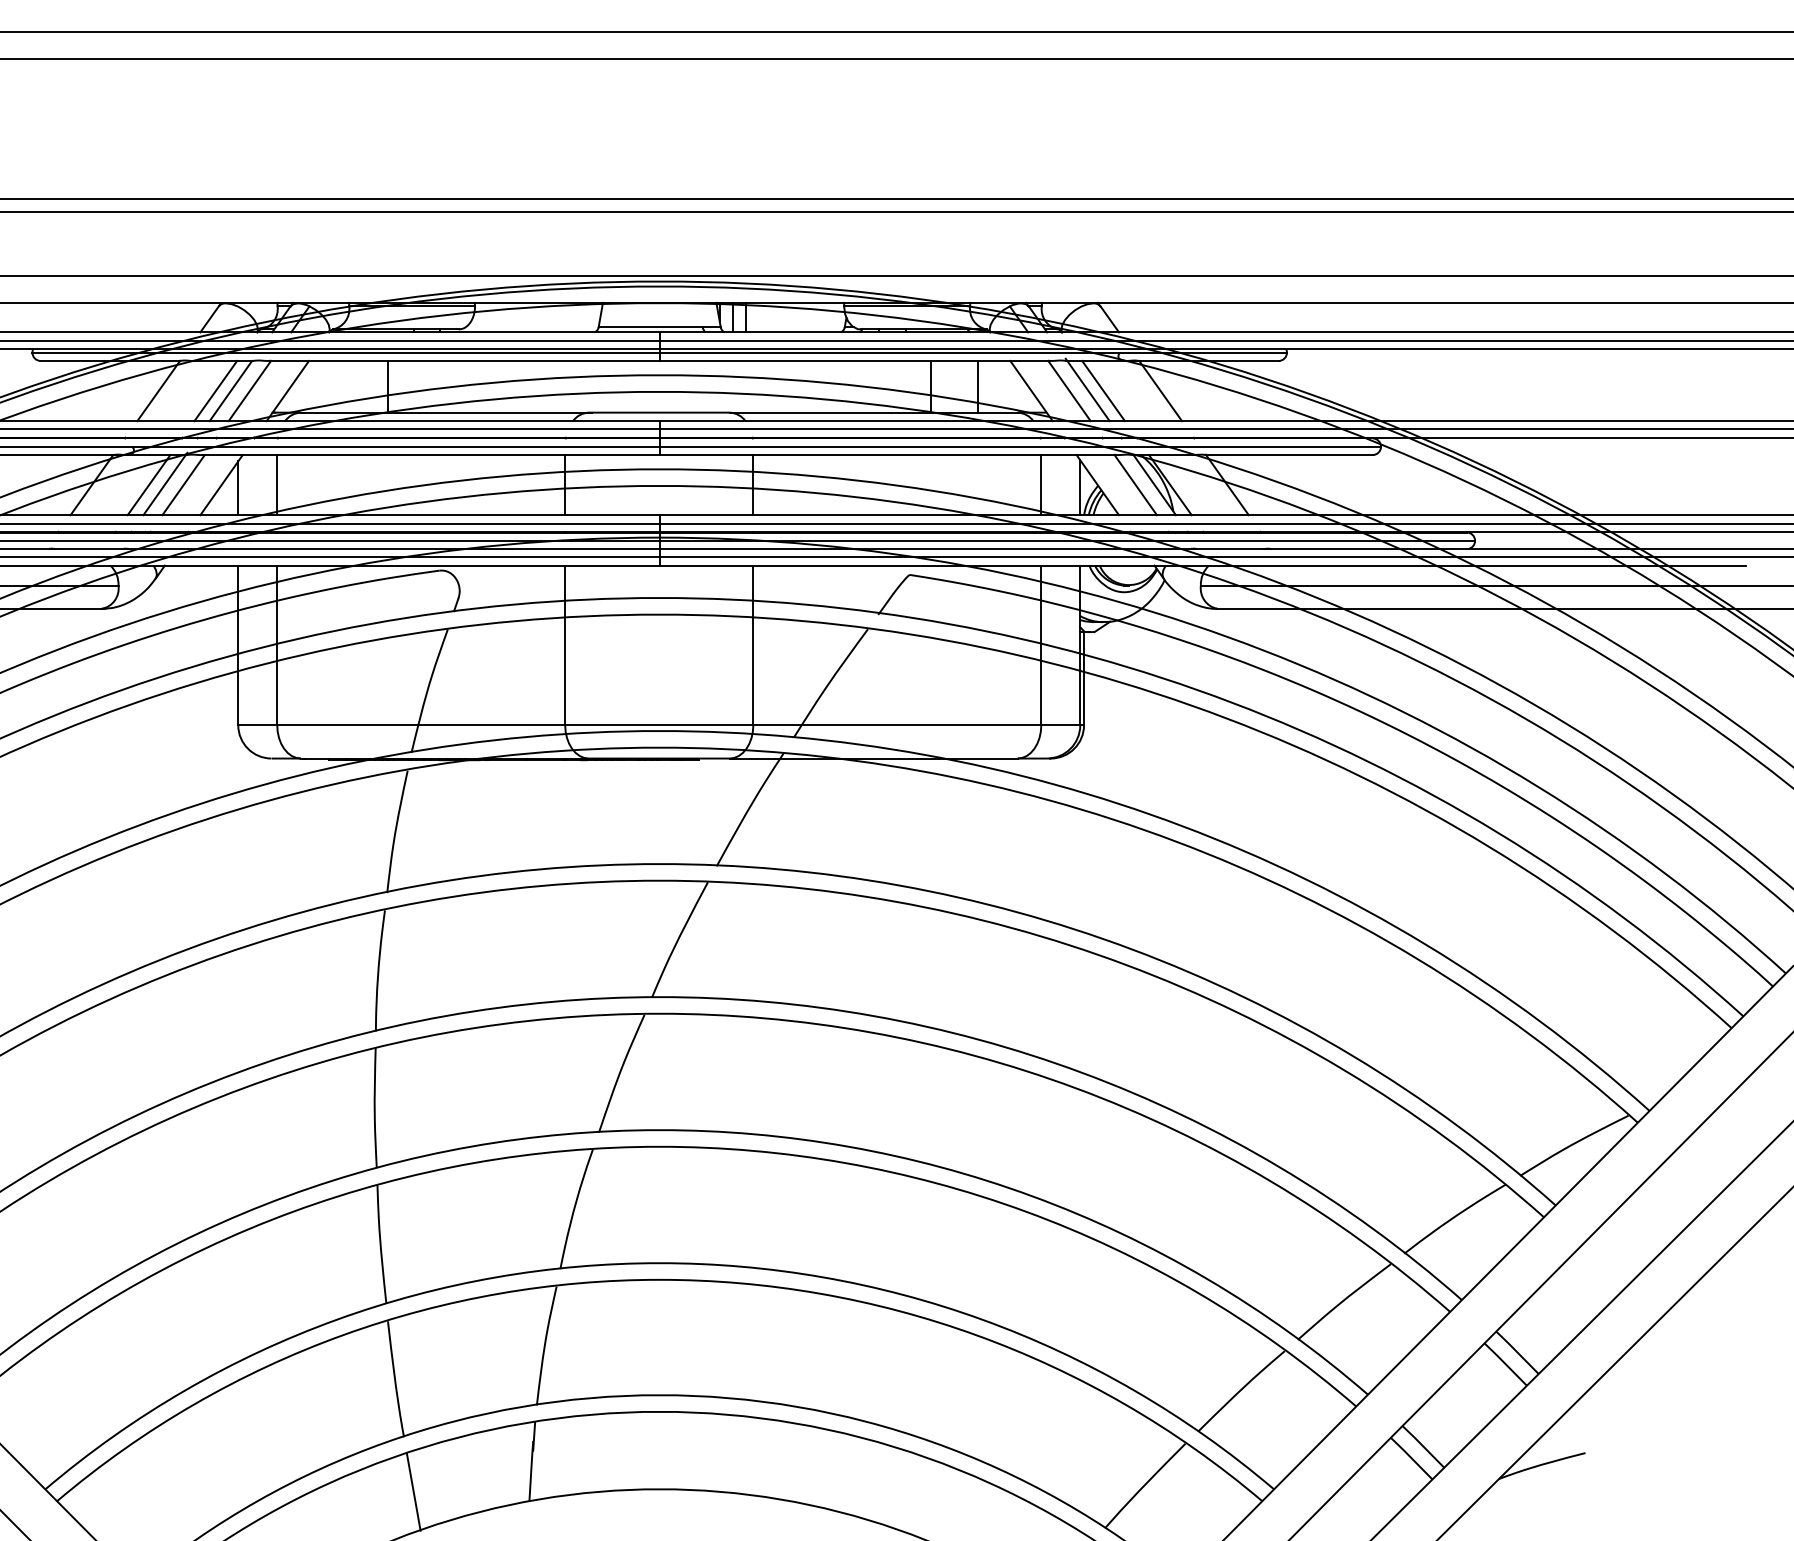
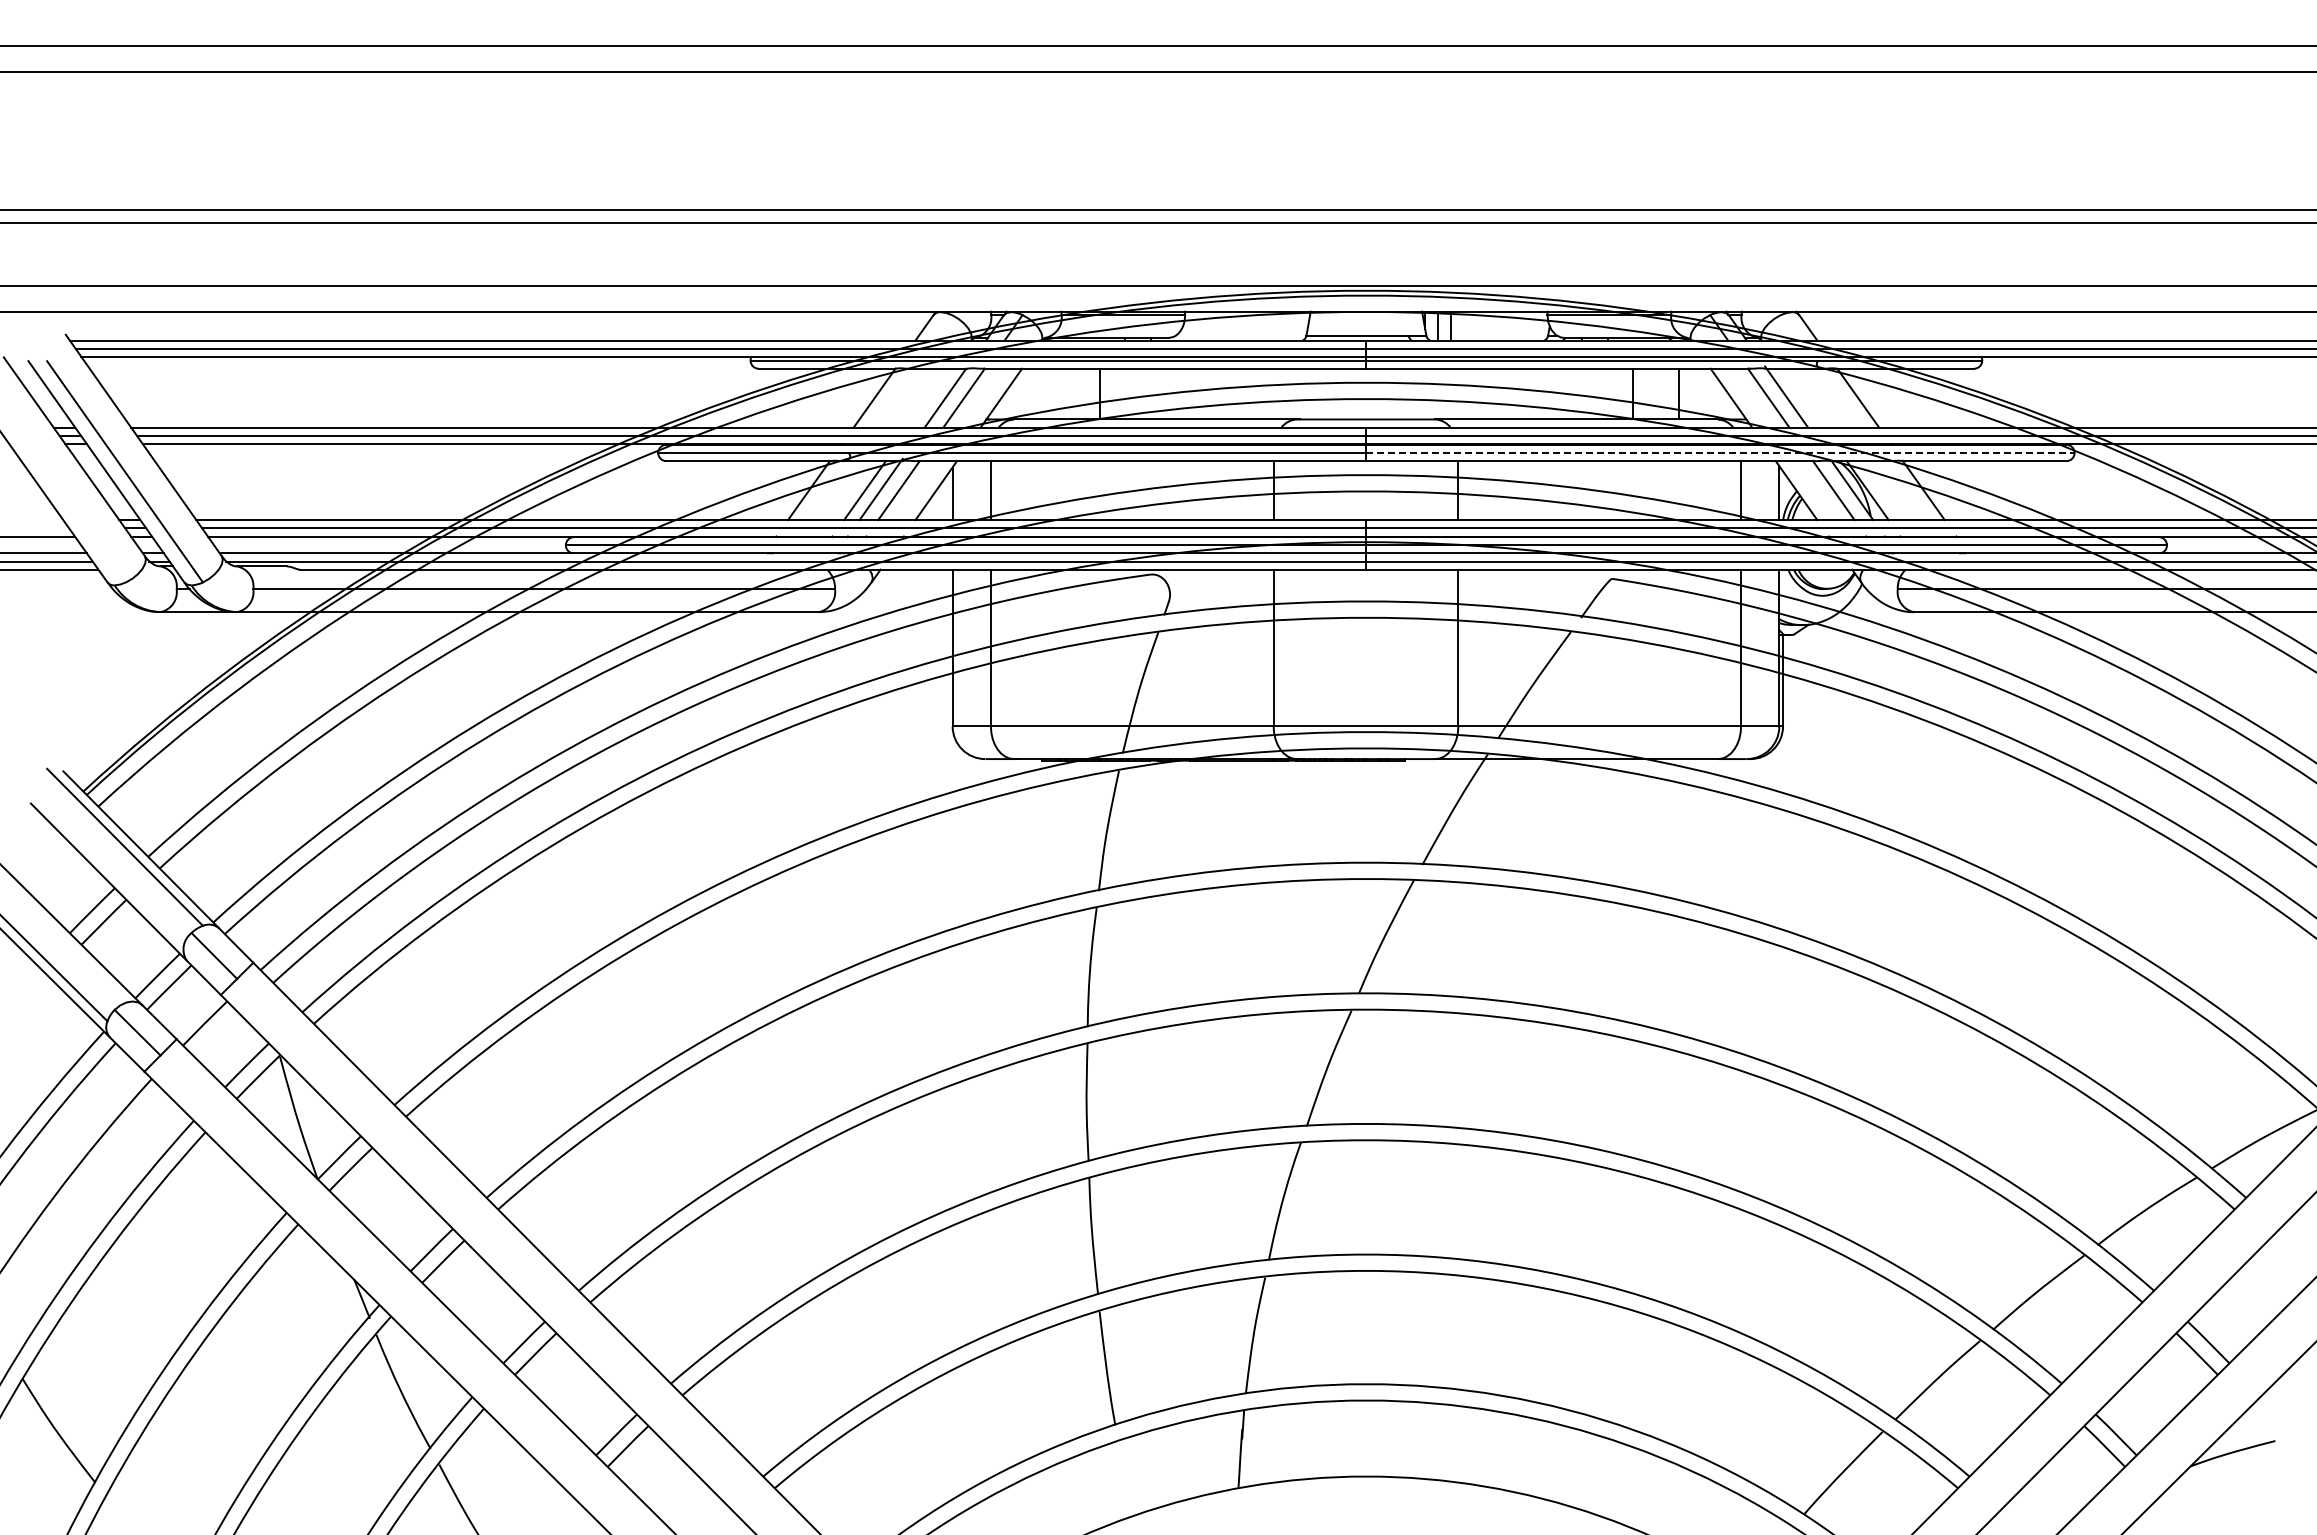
line: (215, 390) -> (930, 397), removed
line: (1103, 390) -> (1802, 397), removed
line: (1021, 446) -> (1721, 452), solid -> dashed
line: (413, 1492) -> (1124, 1479), removed

